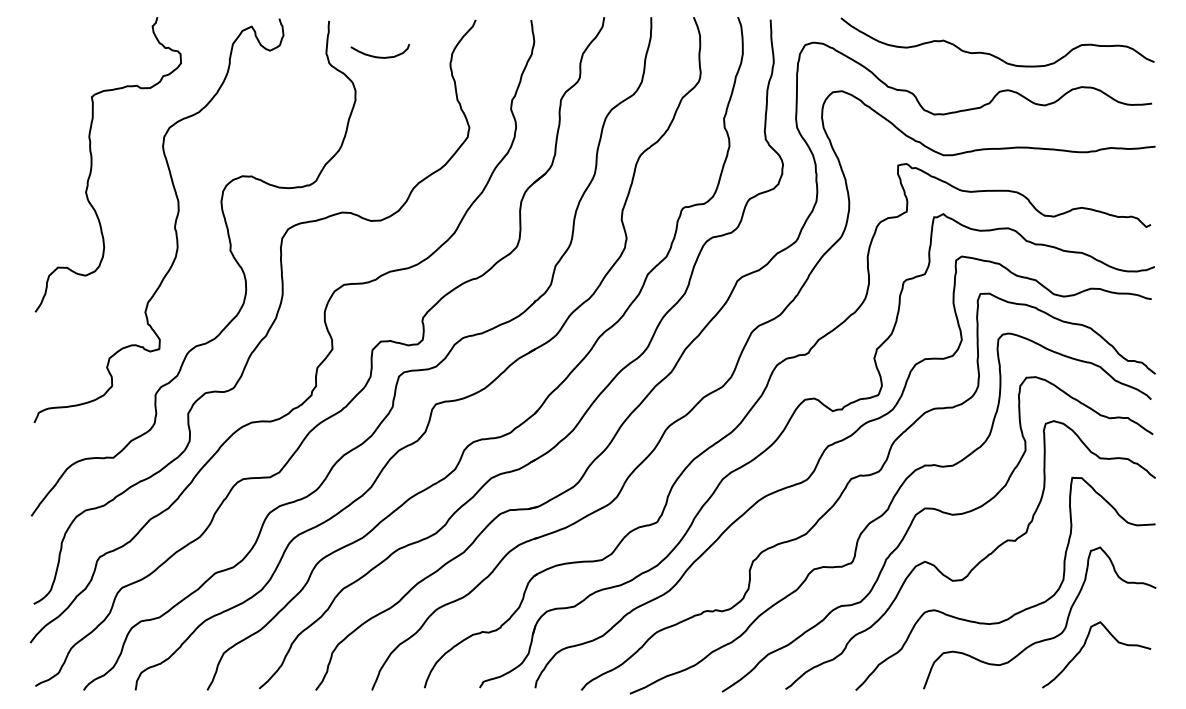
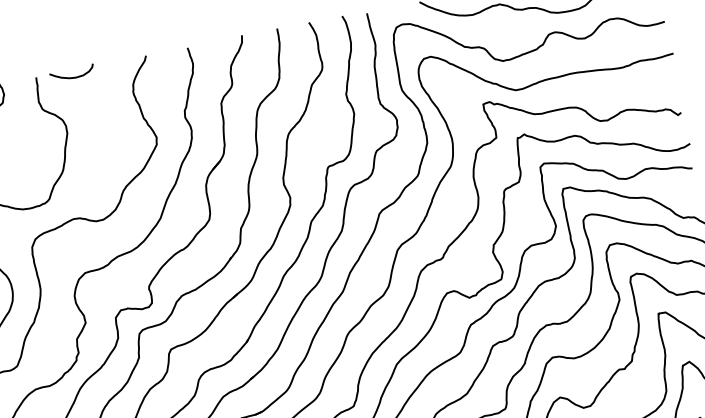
curve: (380, 56) -> (72, 77), moved

